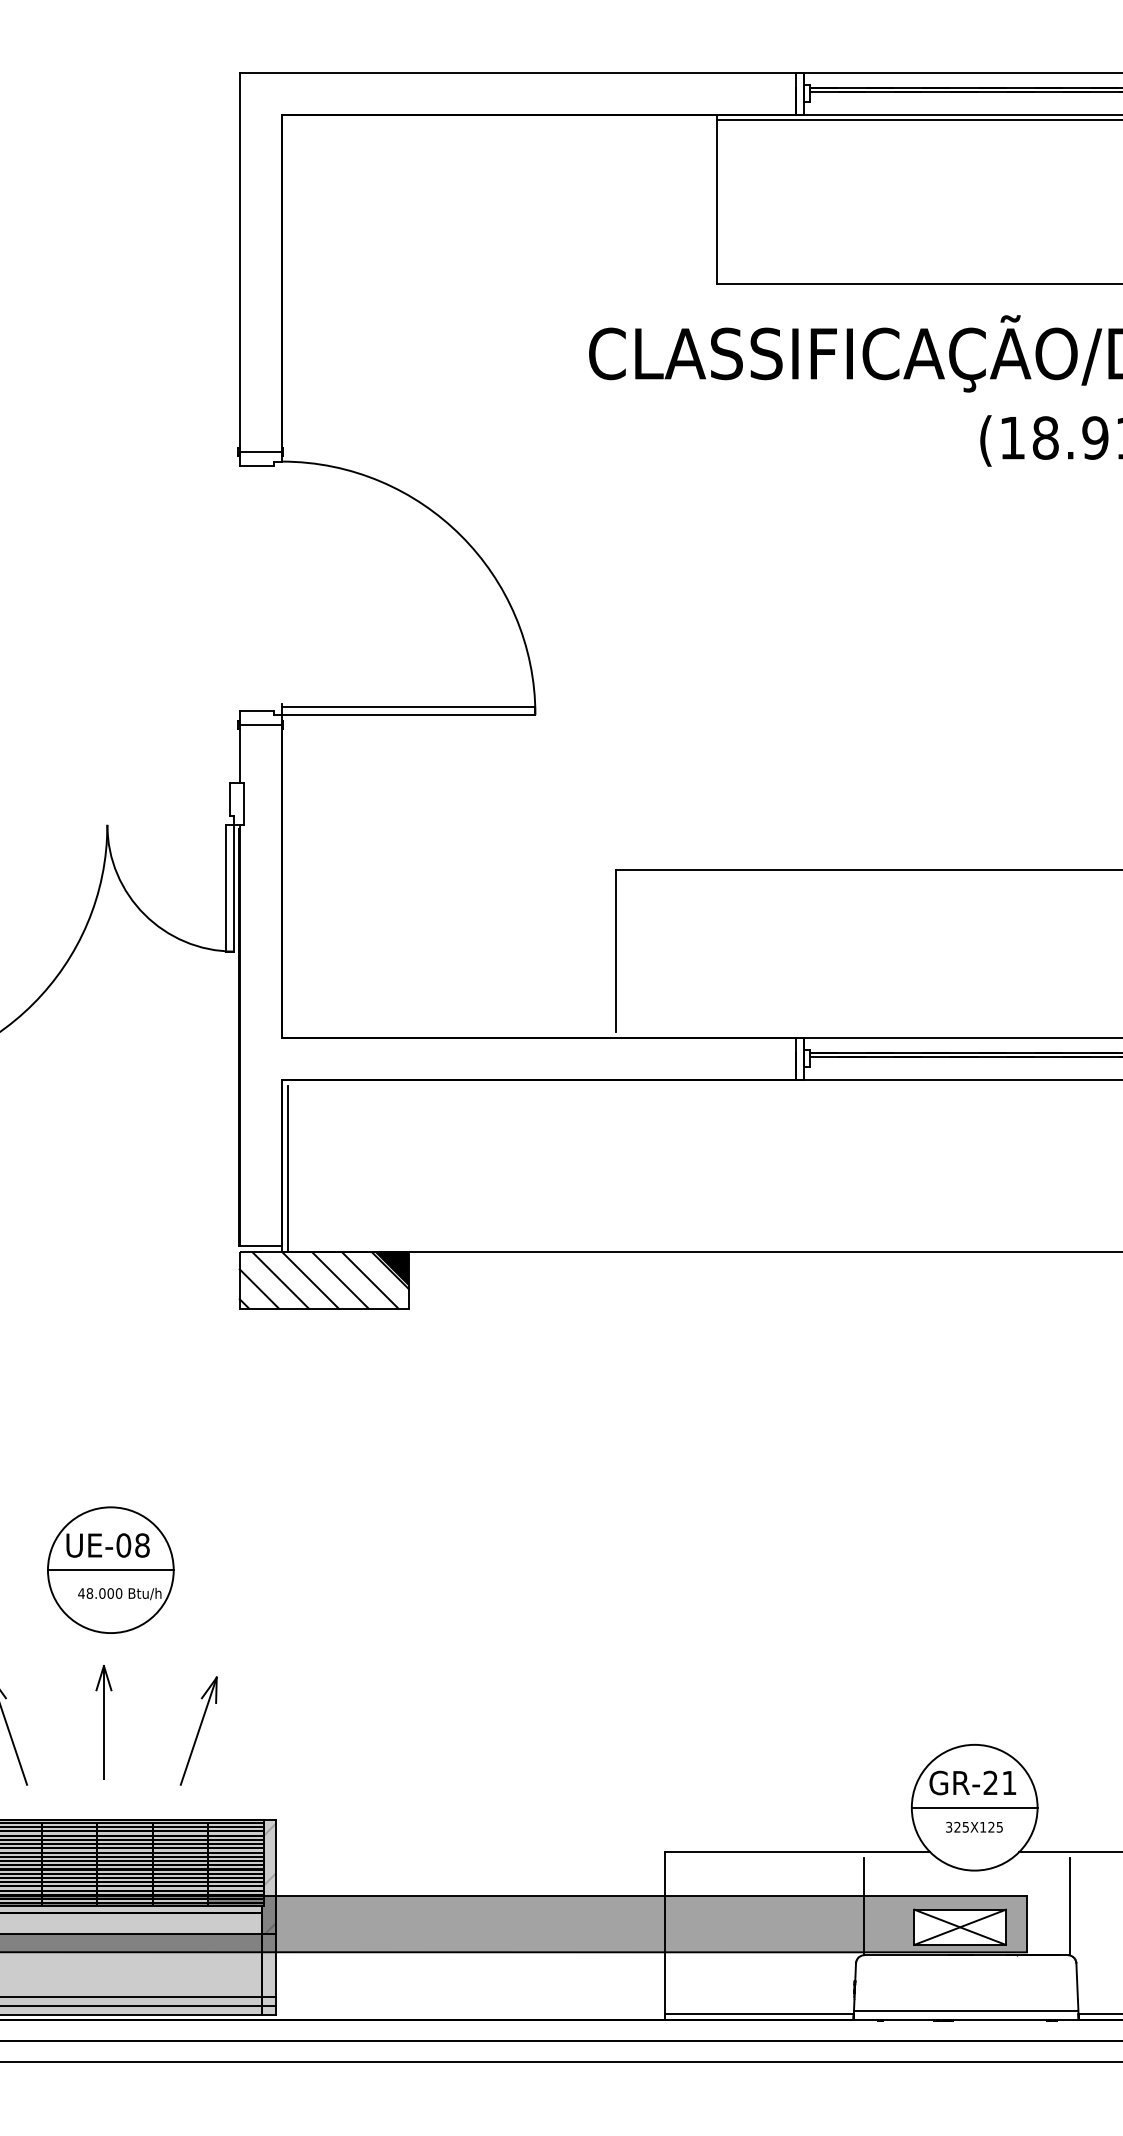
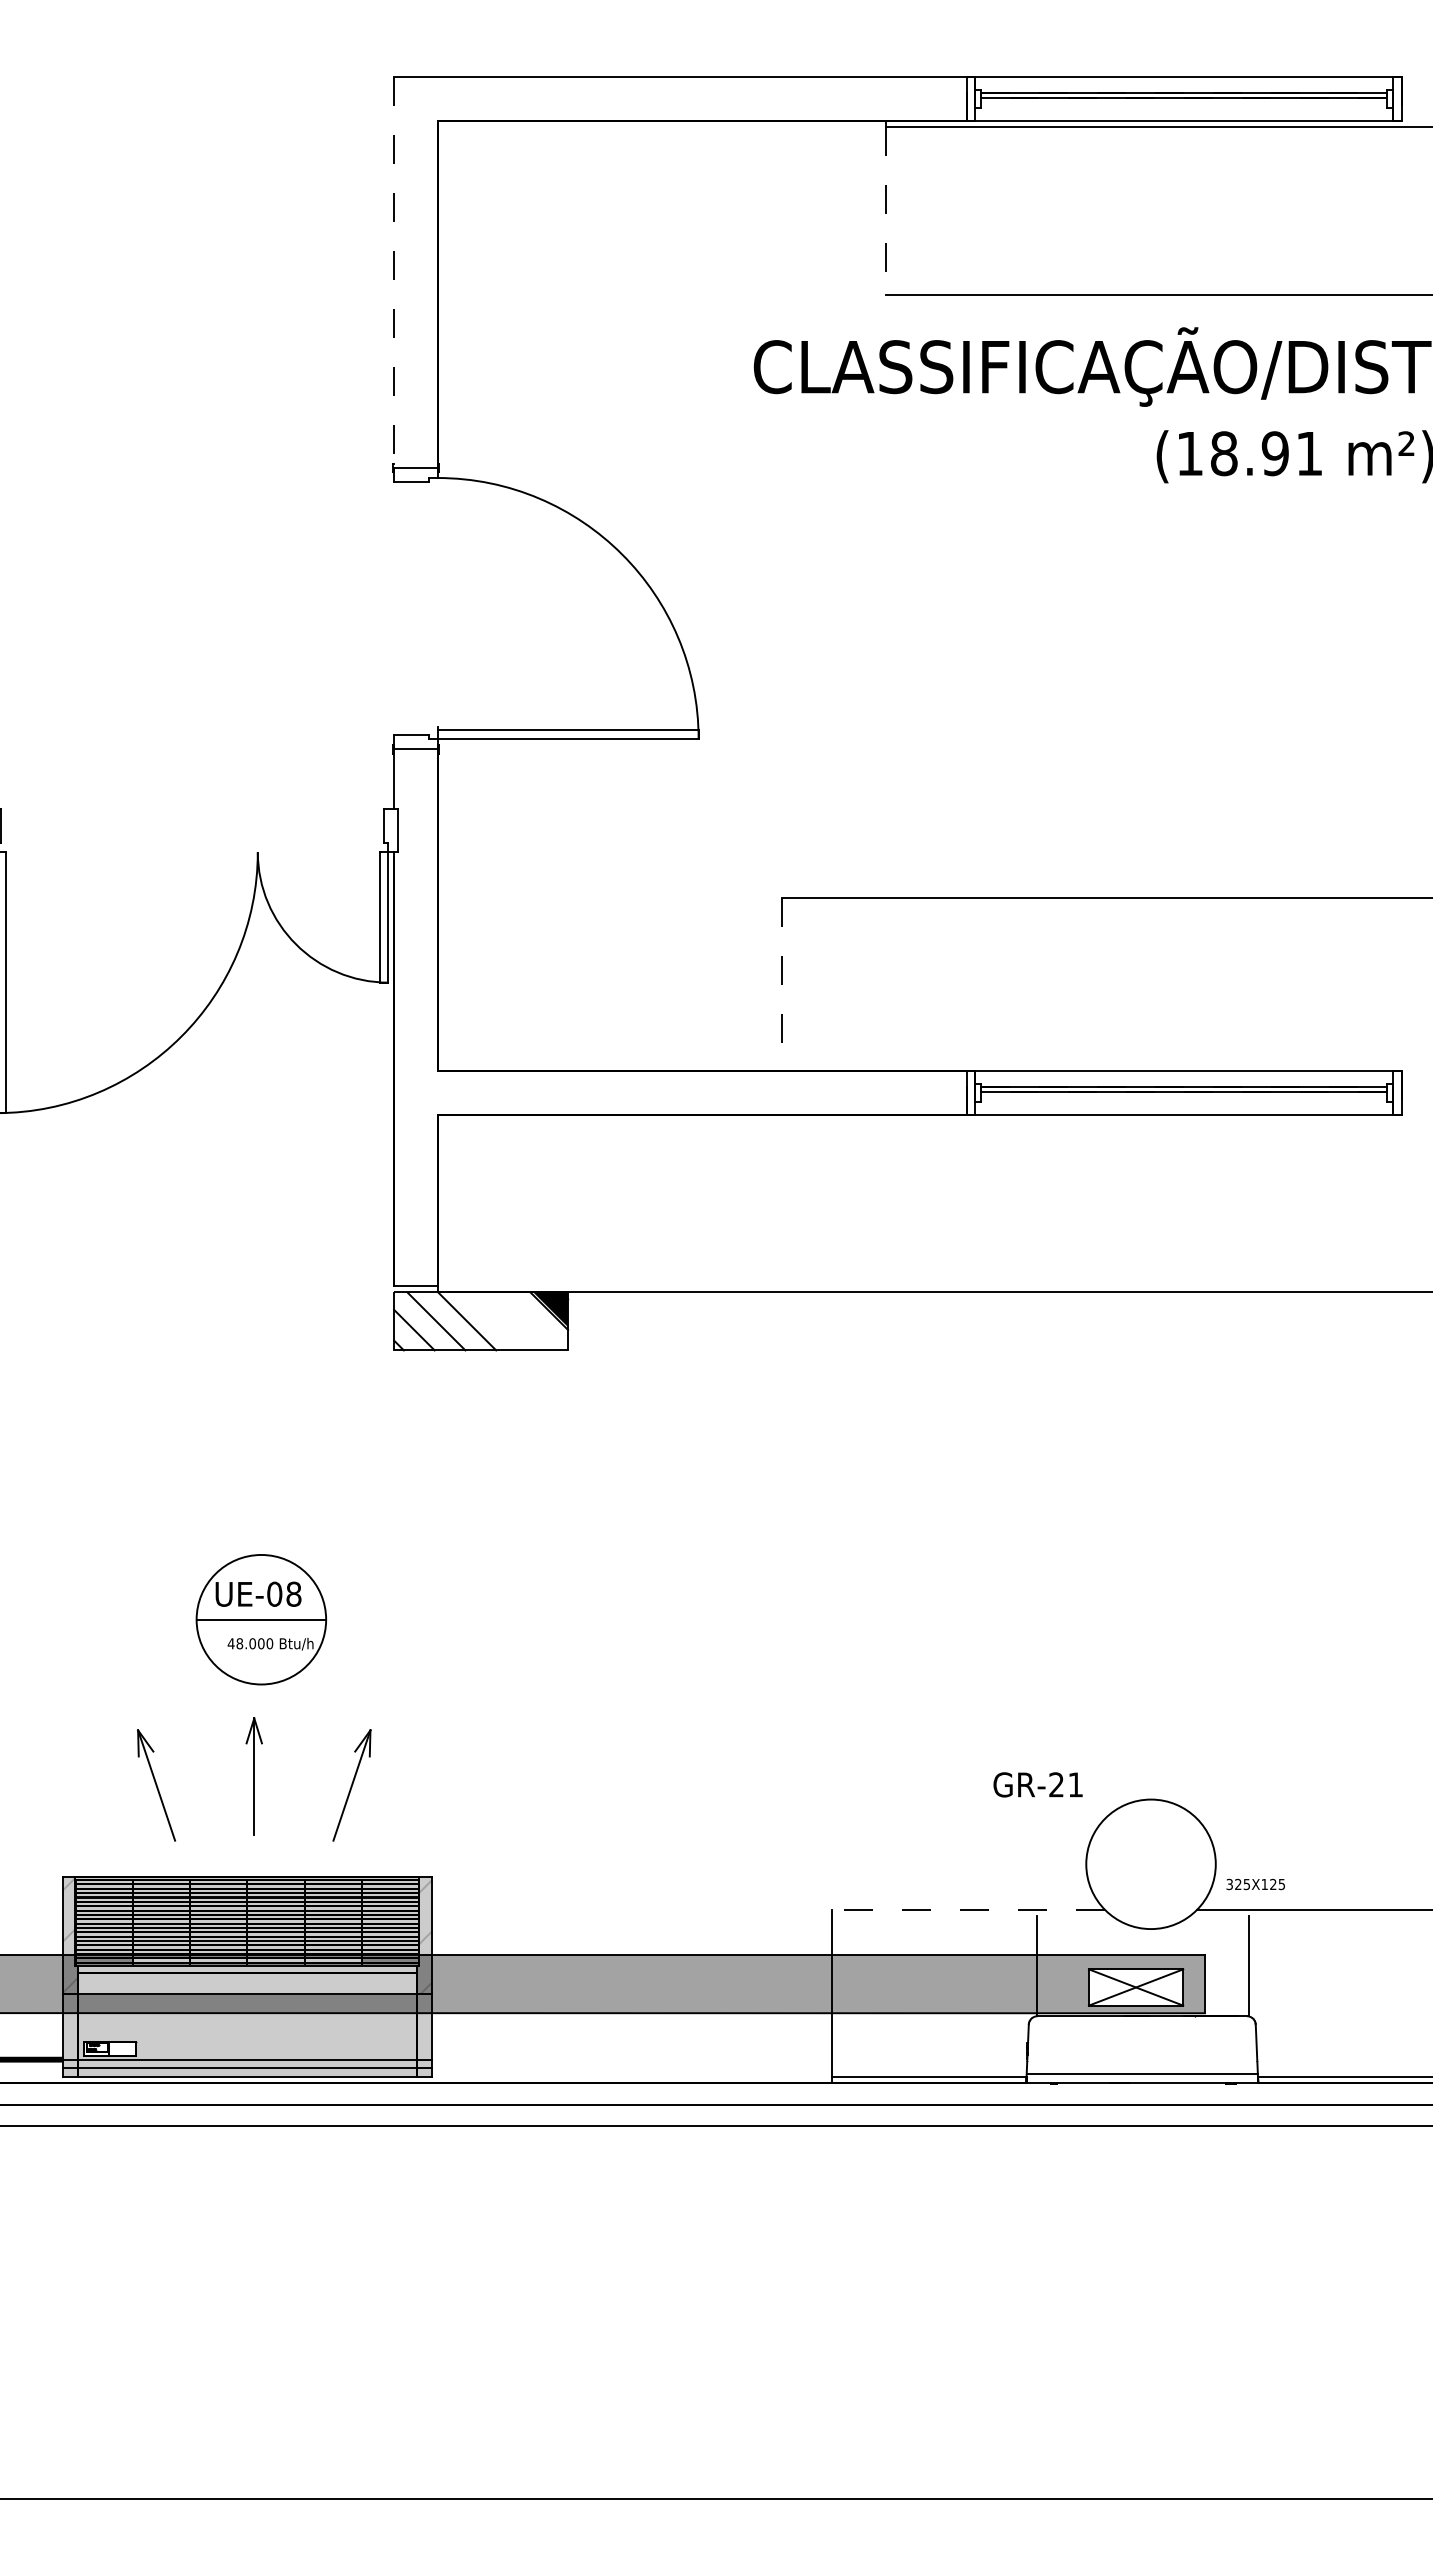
line: (716, 202) -> (885, 211), solid -> dashed
line: (240, 263) -> (394, 273), solid -> dashed
line: (615, 951) -> (781, 982), solid -> dashed
line: (287, 1168) -> (443, 1205), removed
line: (340, 1280) -> (497, 1321), removed
line: (370, 1280) -> (528, 1321), removed
text: (972, 1782) -> (1037, 1784), moved
line: (974, 1807) -> (1150, 1864), removed
text: (974, 1827) -> (1255, 1884), moved
line: (797, 1851) -> (968, 1909), solid -> dashed

